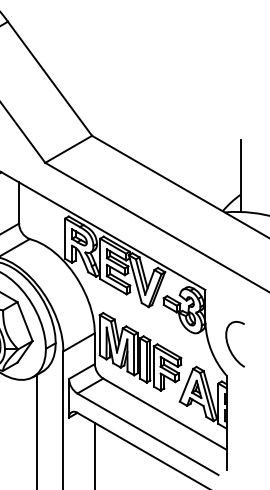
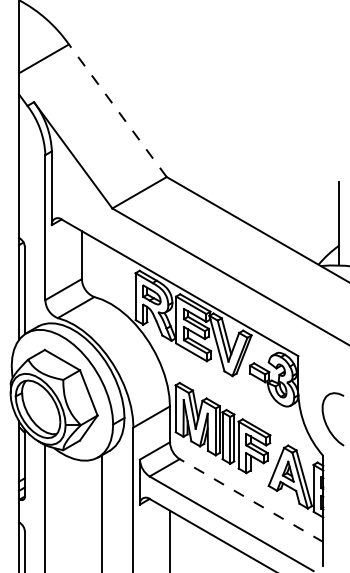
line: (49, 78) -> (117, 110), solid -> dashed
line: (165, 414) -> (251, 500), solid -> dashed

